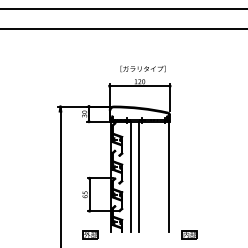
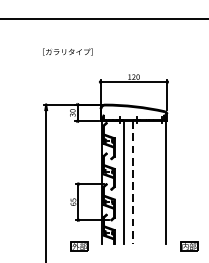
text: (142, 68) -> (67, 51), moved
line: (138, 177) -> (132, 183), solid -> dashed

